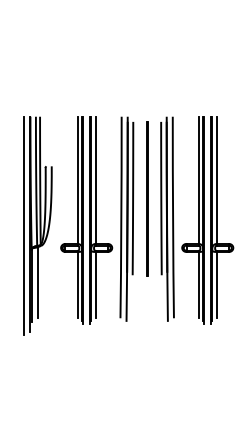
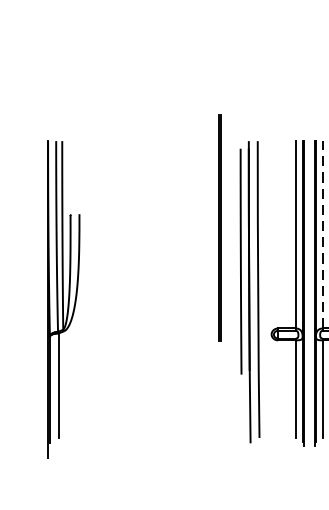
line: (216, 180) -> (322, 235), solid -> dashed
line: (147, 198) -> (220, 227), moved
part: (97, 220) -> (146, 293), removed
line: (24, 225) -> (39, 301), removed

